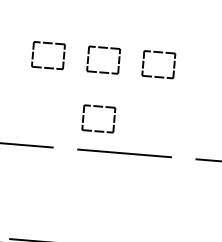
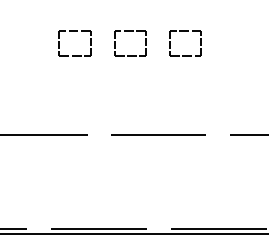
part: (99, 107) -> (130, 90), removed

